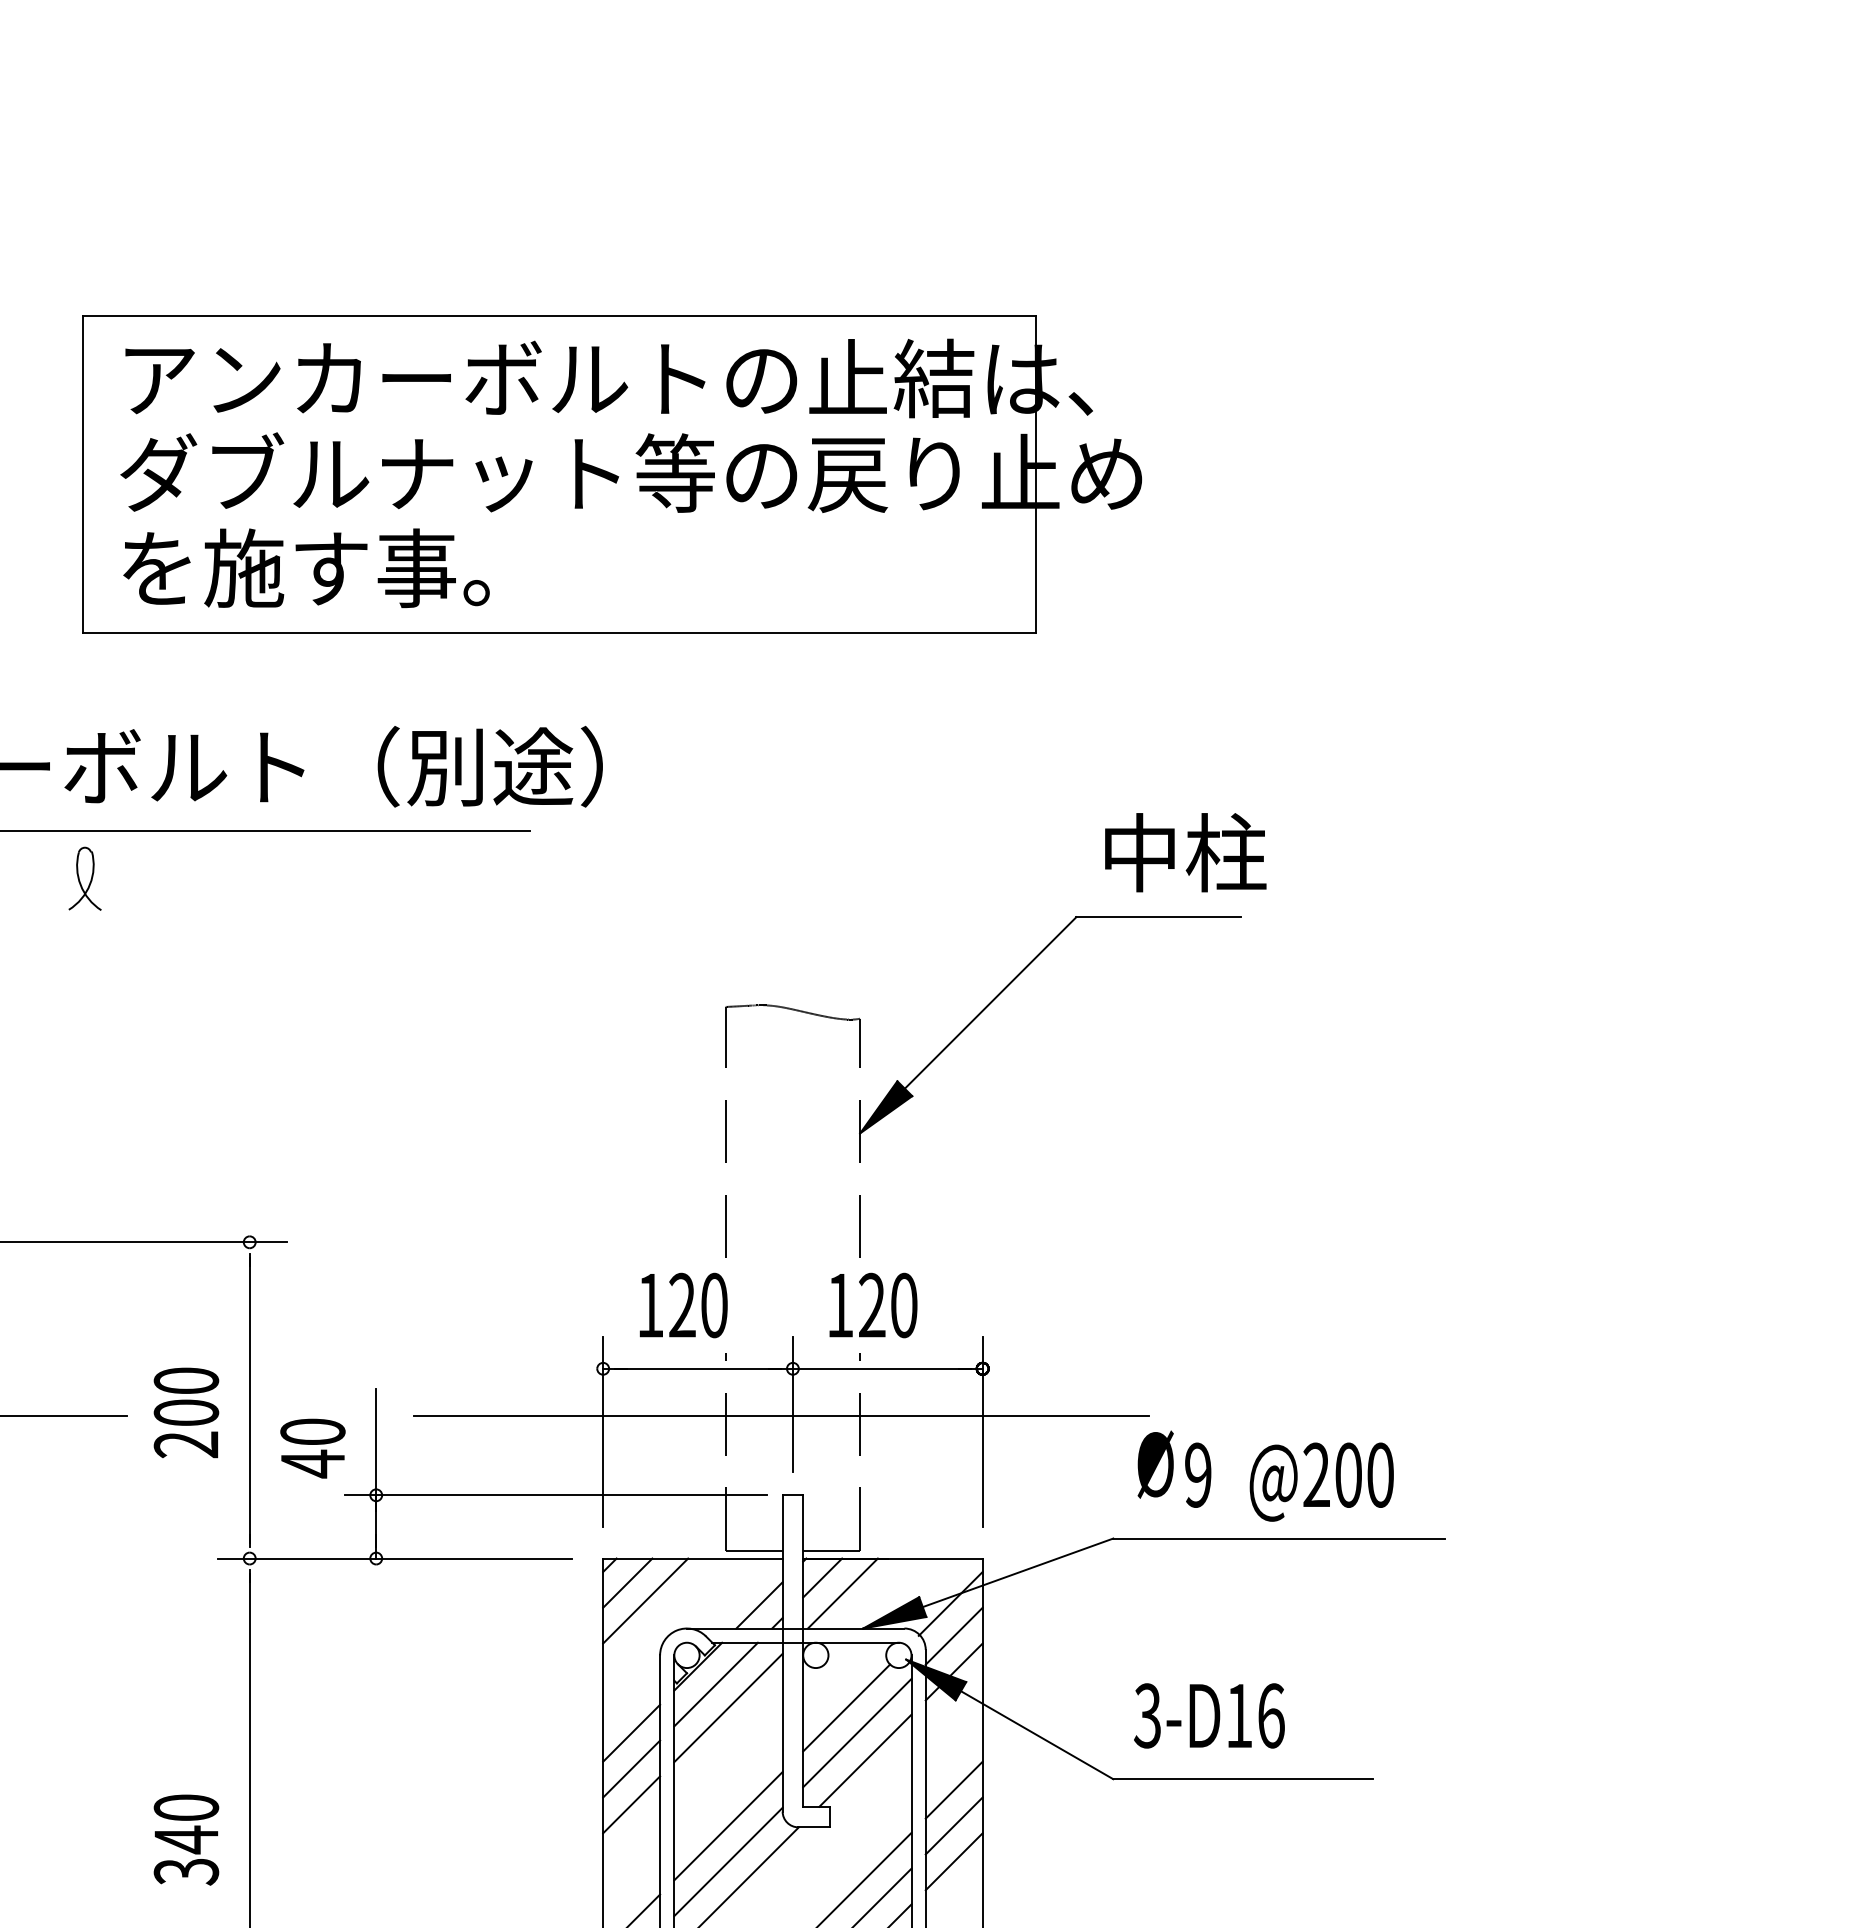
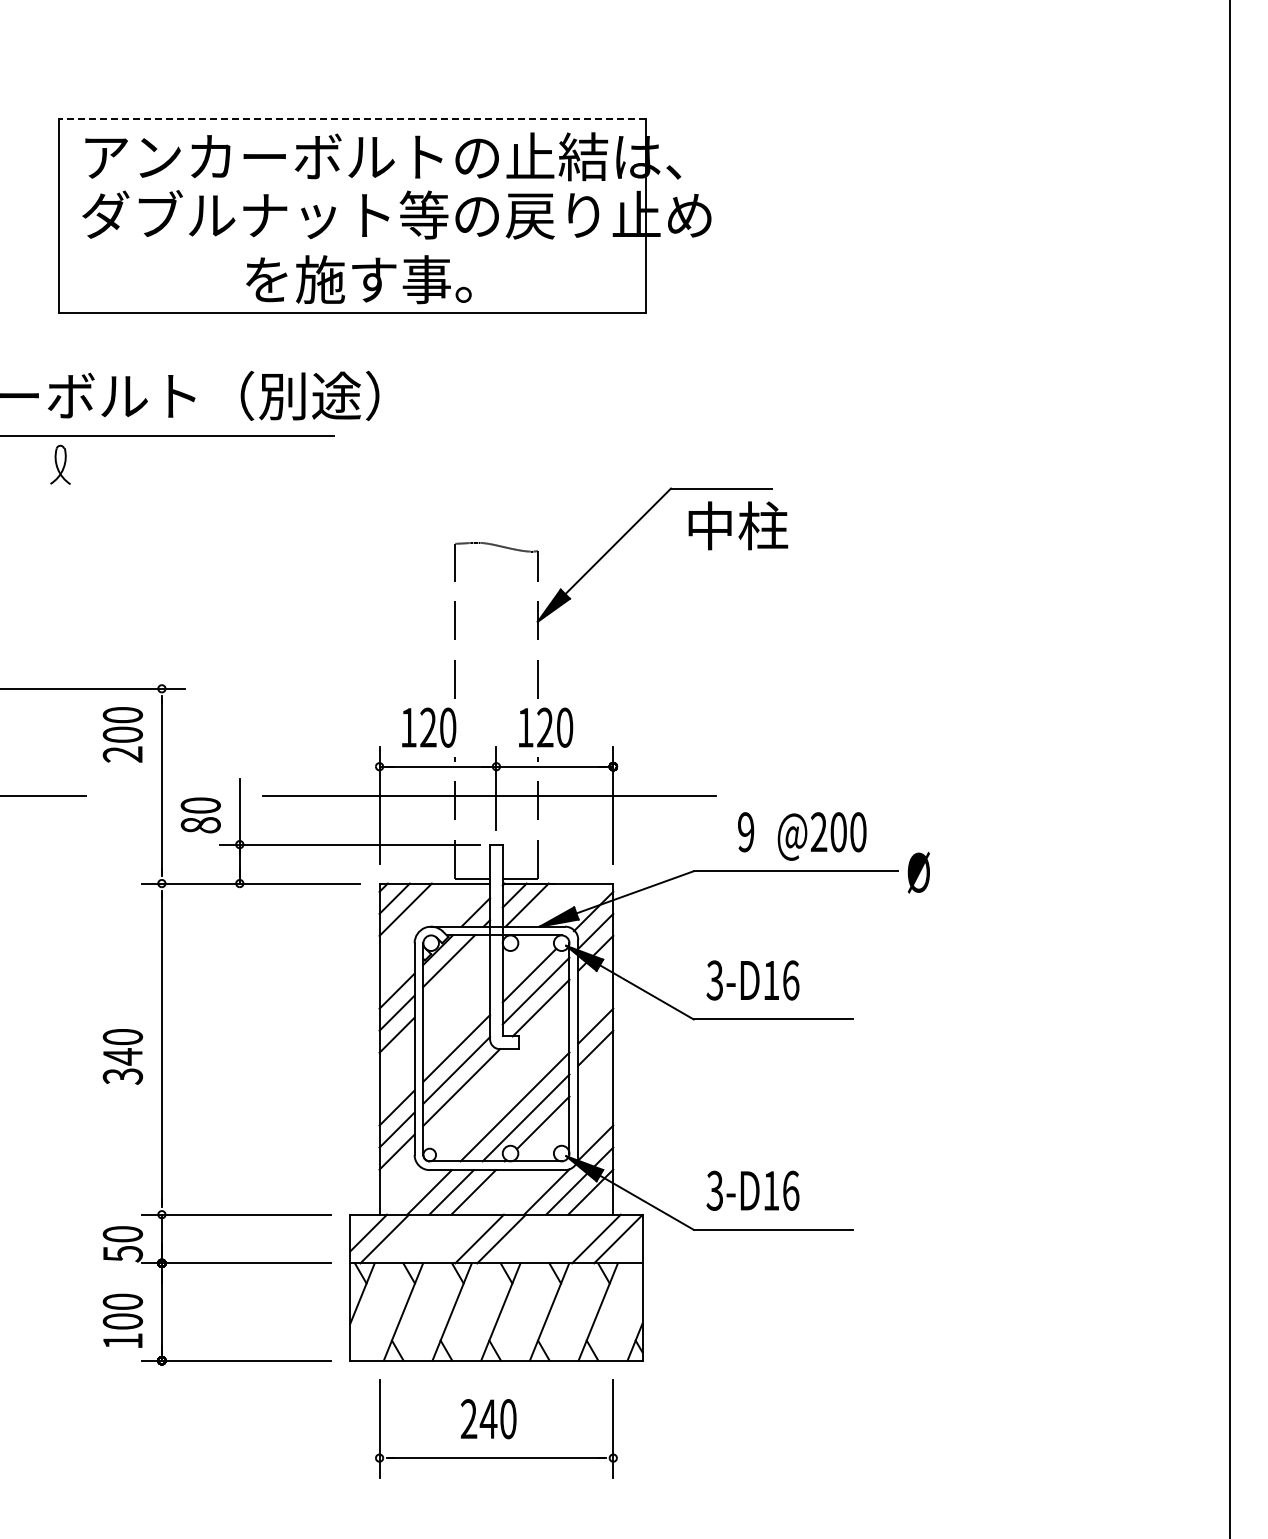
line: (559, 316) -> (352, 118), solid -> dashed
text: (305, 567) -> (358, 279), moved
text: (1185, 852) -> (738, 525), moved
text: (185, 1412) -> (122, 734), moved
text: (312, 1464) -> (200, 825), 40 -> 80
text: (1155, 1464) -> (918, 872), moved
line: (728, 1707) -> (456, 975), removed
line: (953, 1860) -> (595, 1069), removed

